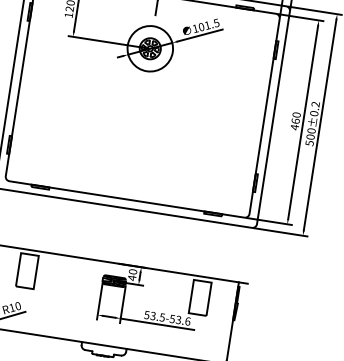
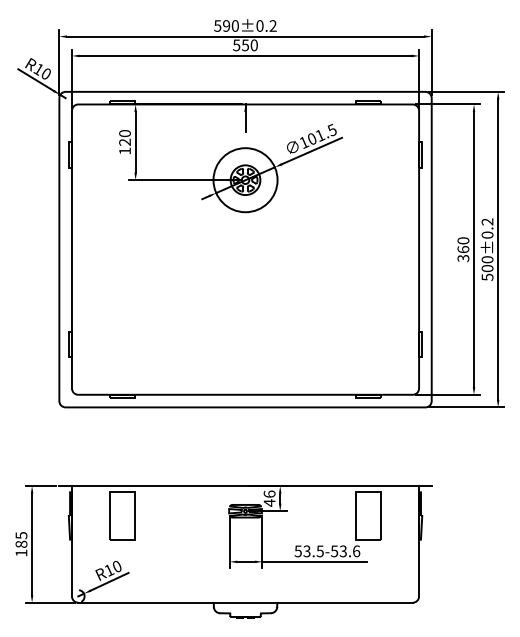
text: (294, 127) -> (463, 258), 460 -> 360
text: (133, 271) -> (269, 493), 40 -> 46

